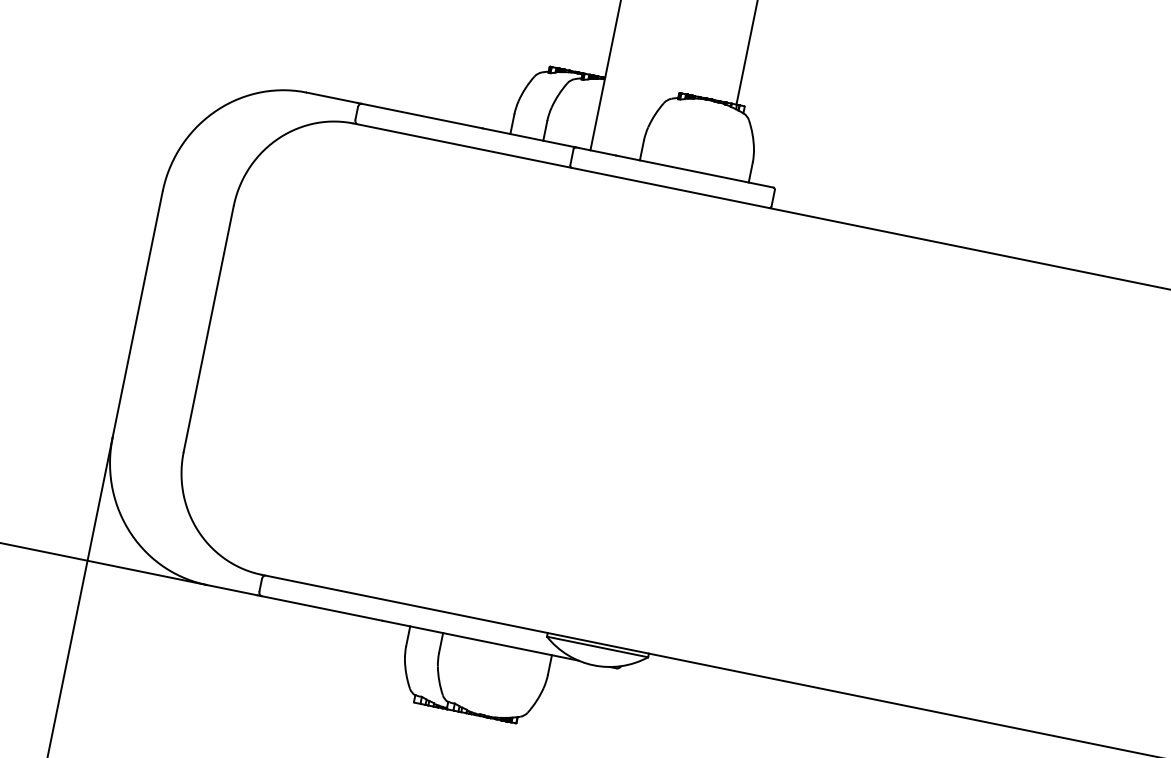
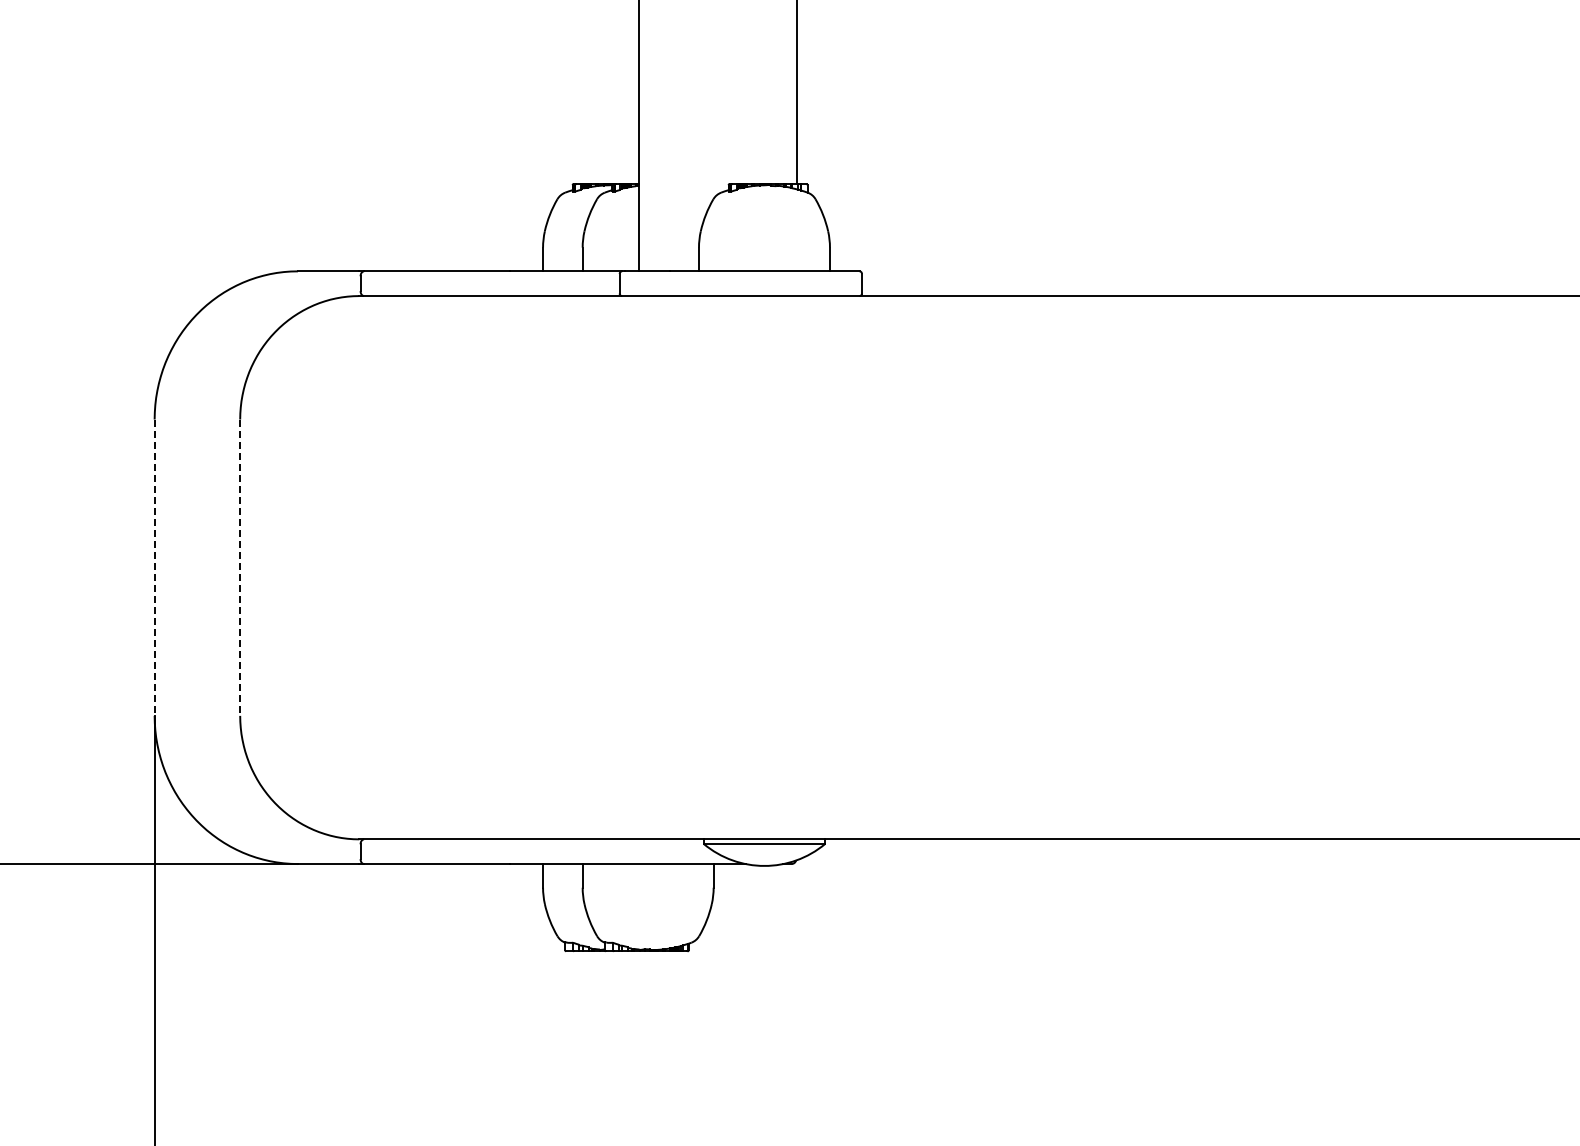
line: (137, 315) -> (154, 568), solid -> dashed
line: (208, 329) -> (240, 568), solid -> dashed

